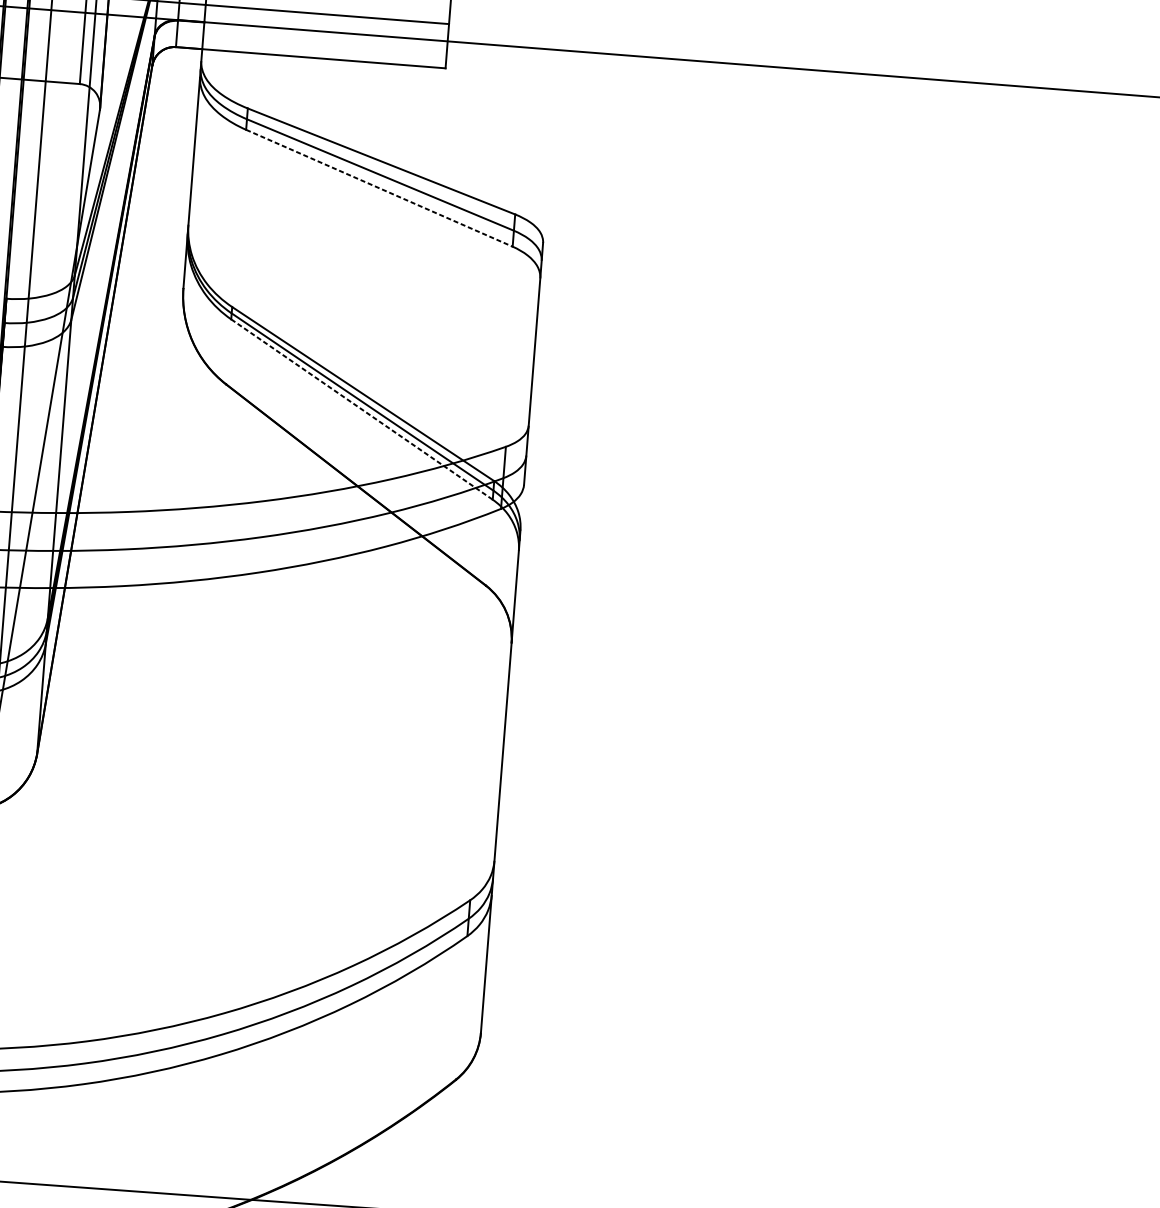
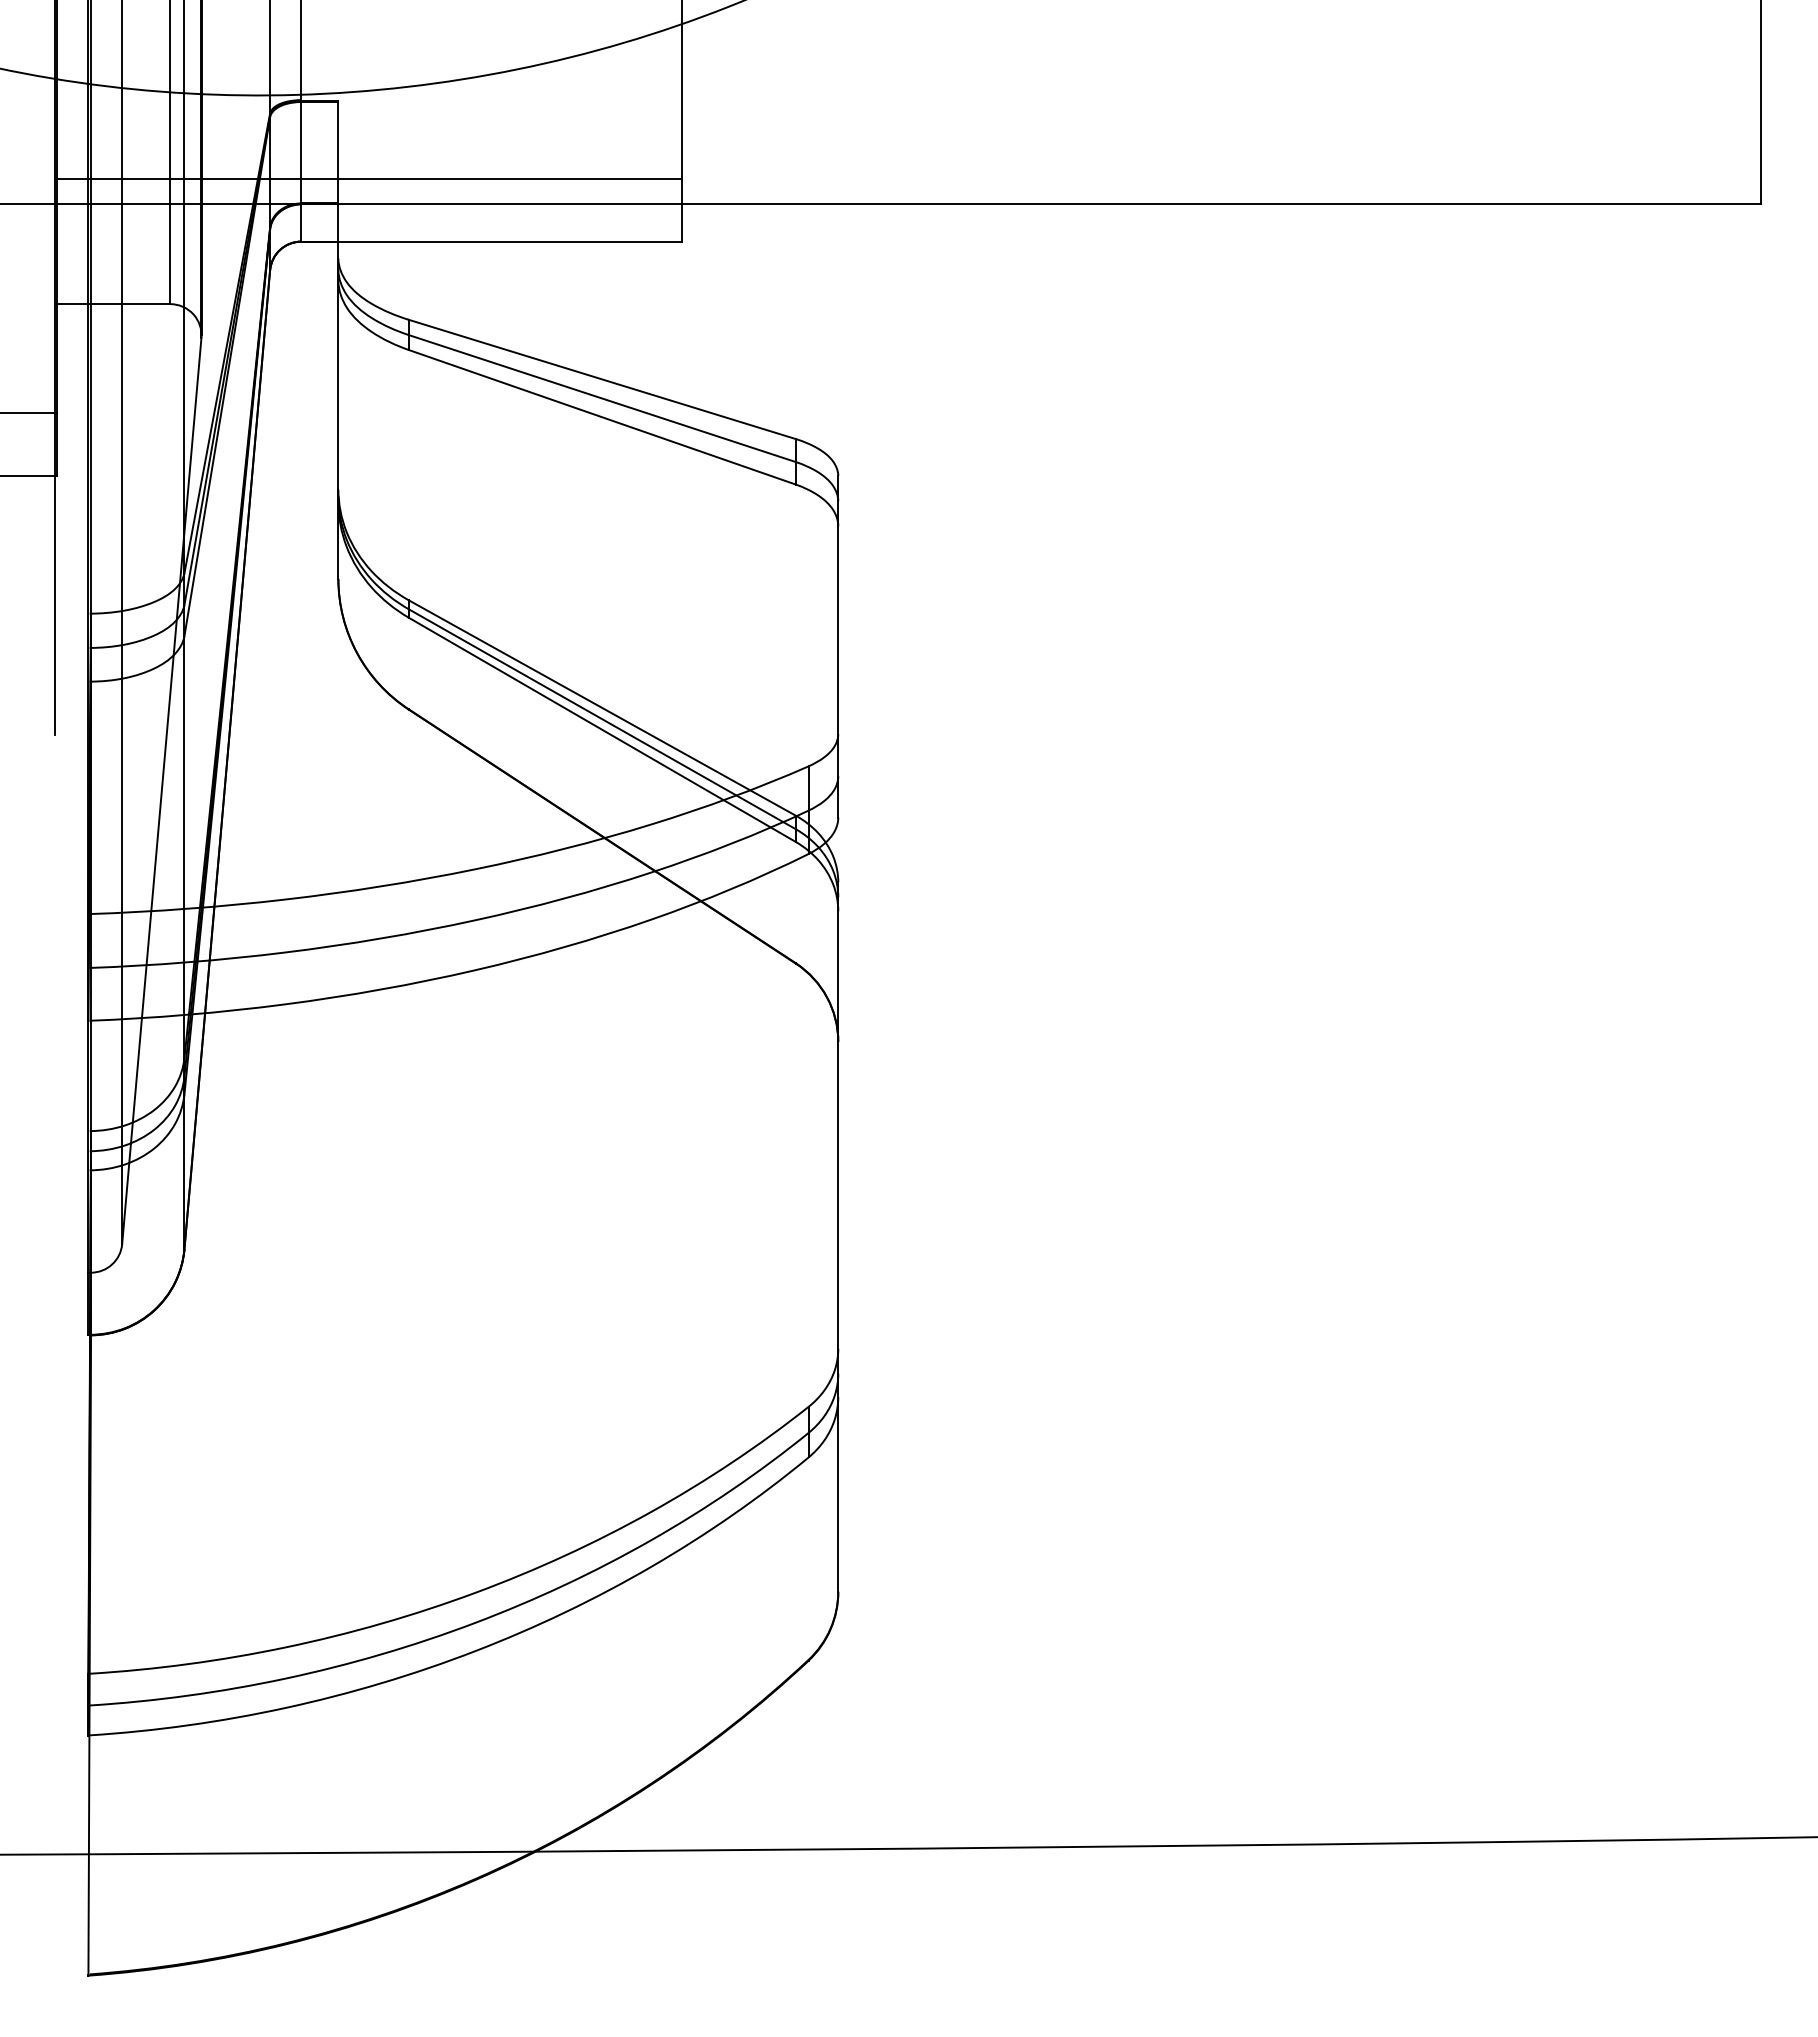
line: (379, 188) -> (602, 417), dashed -> solid
line: (362, 409) -> (602, 729), dashed -> solid

